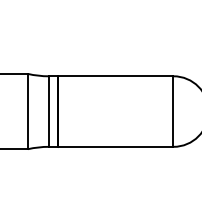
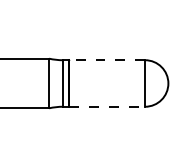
line: (116, 76) -> (107, 60), solid -> dashed
line: (116, 146) -> (107, 106), solid -> dashed

